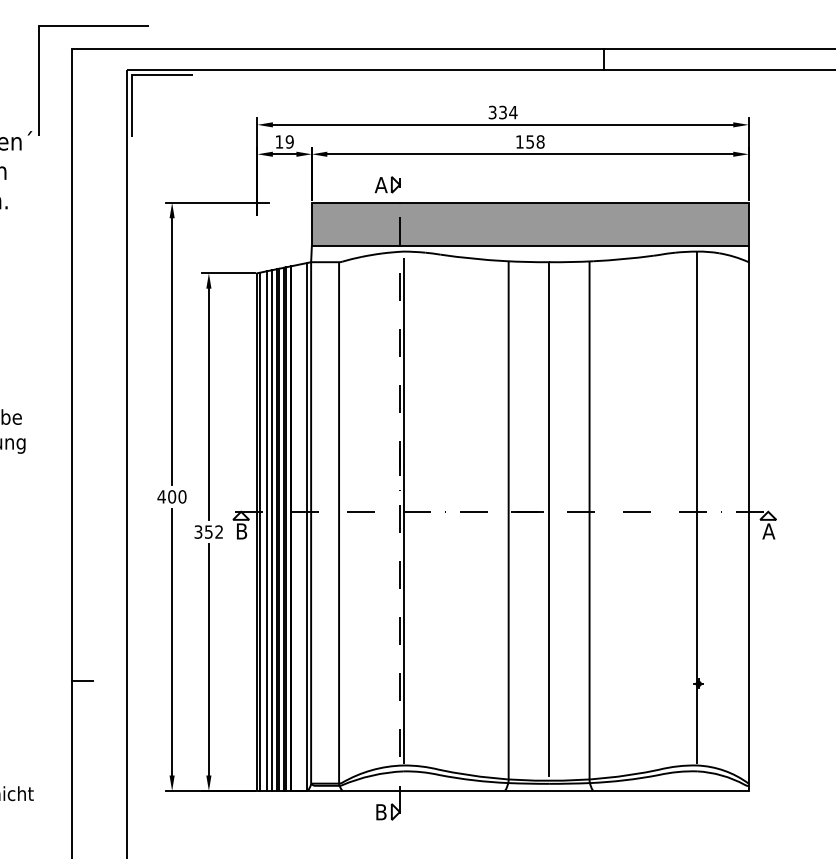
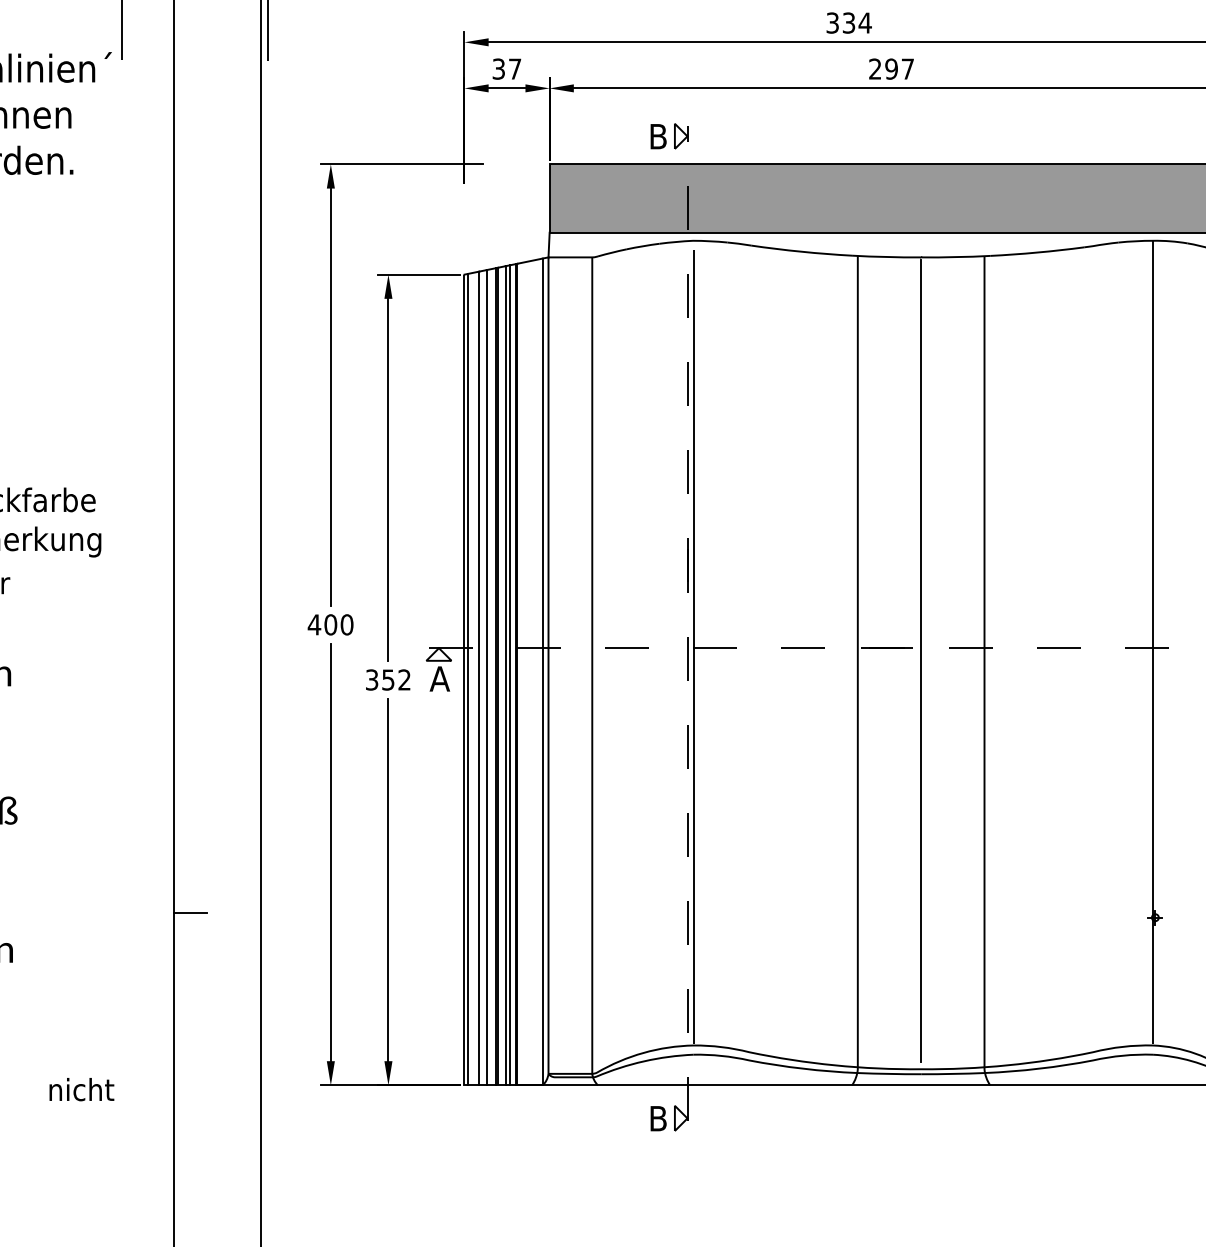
text: (284, 141) -> (506, 68), 19 -> 37
text: (530, 141) -> (892, 68), 158 -> 297
text: (380, 185) -> (657, 137), A -> B
text: (241, 531) -> (439, 679), B -> A

